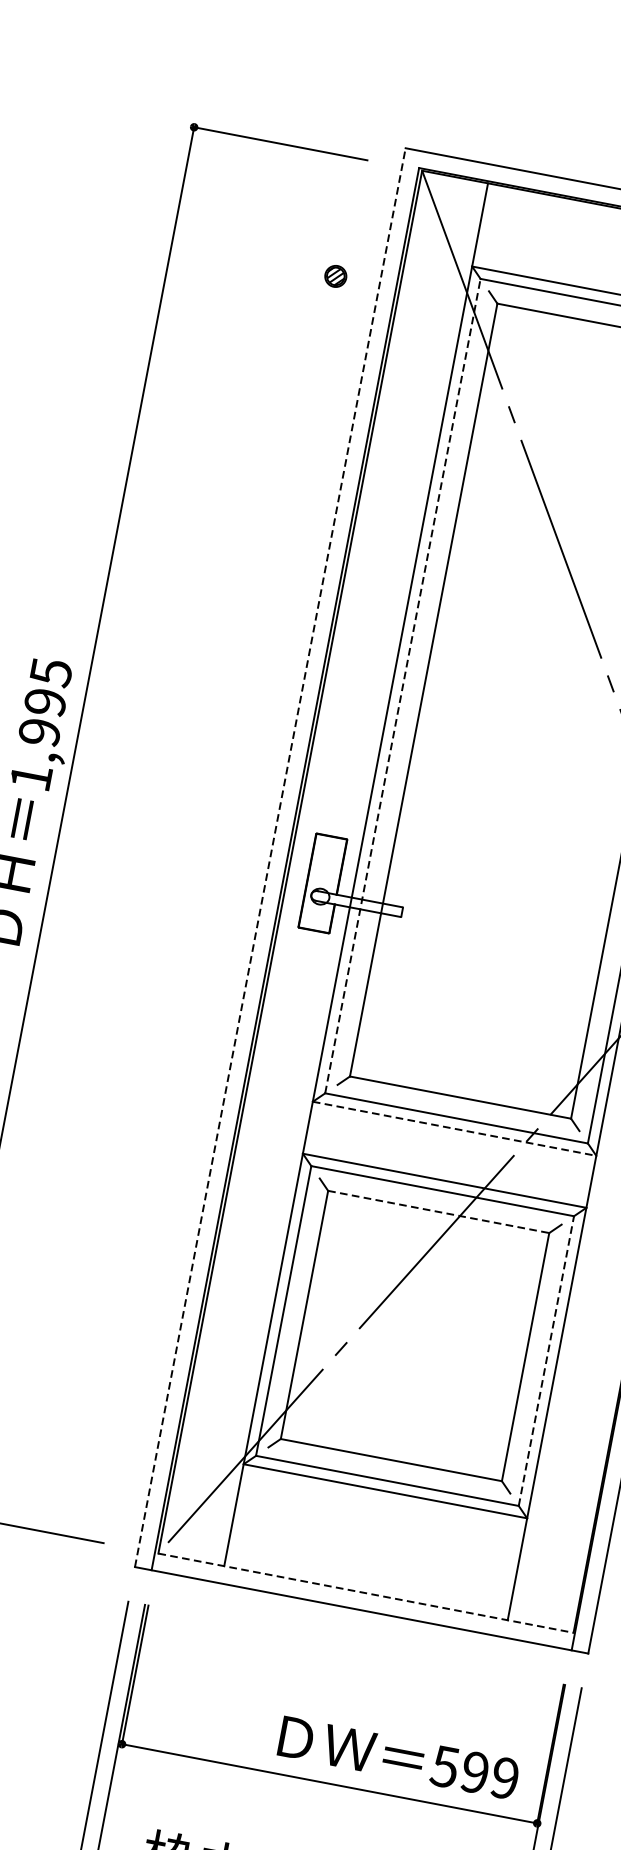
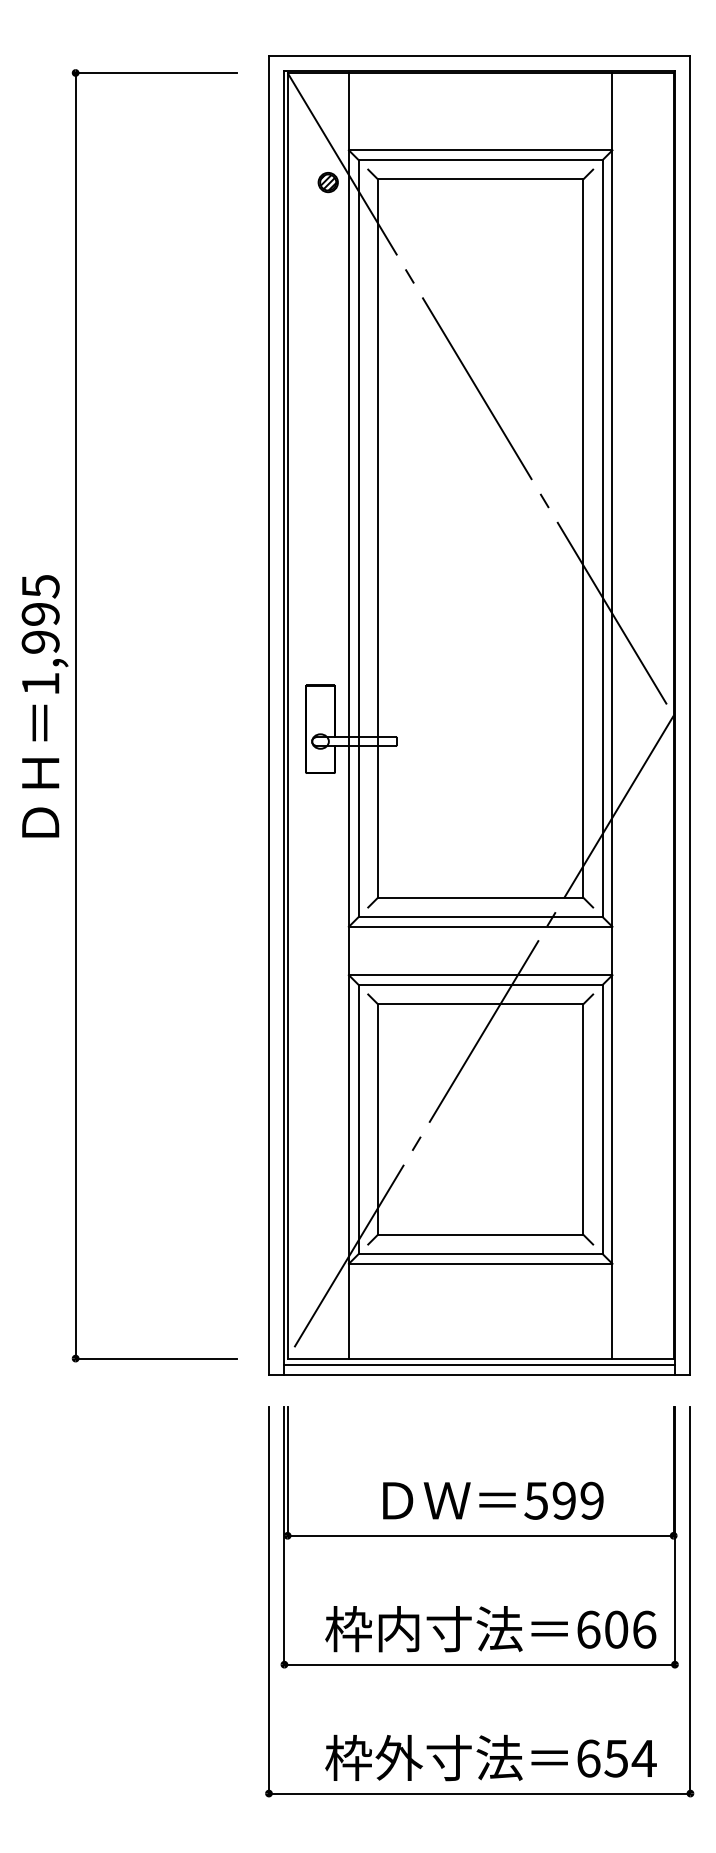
part: (335, 276) -> (327, 182), moved
line: (402, 686) -> (358, 538), dashed -> solid
line: (269, 857) -> (268, 715), dashed -> solid
line: (454, 1128) -> (480, 926), dashed -> solid
line: (438, 1212) -> (480, 1004), dashed -> solid
line: (546, 1361) -> (602, 1119), dashed -> solid
line: (366, 1593) -> (481, 1358), dashed -> solid
line: (363, 1600) -> (479, 1365), added
text: (399, 1757) -> (493, 1500), moved

